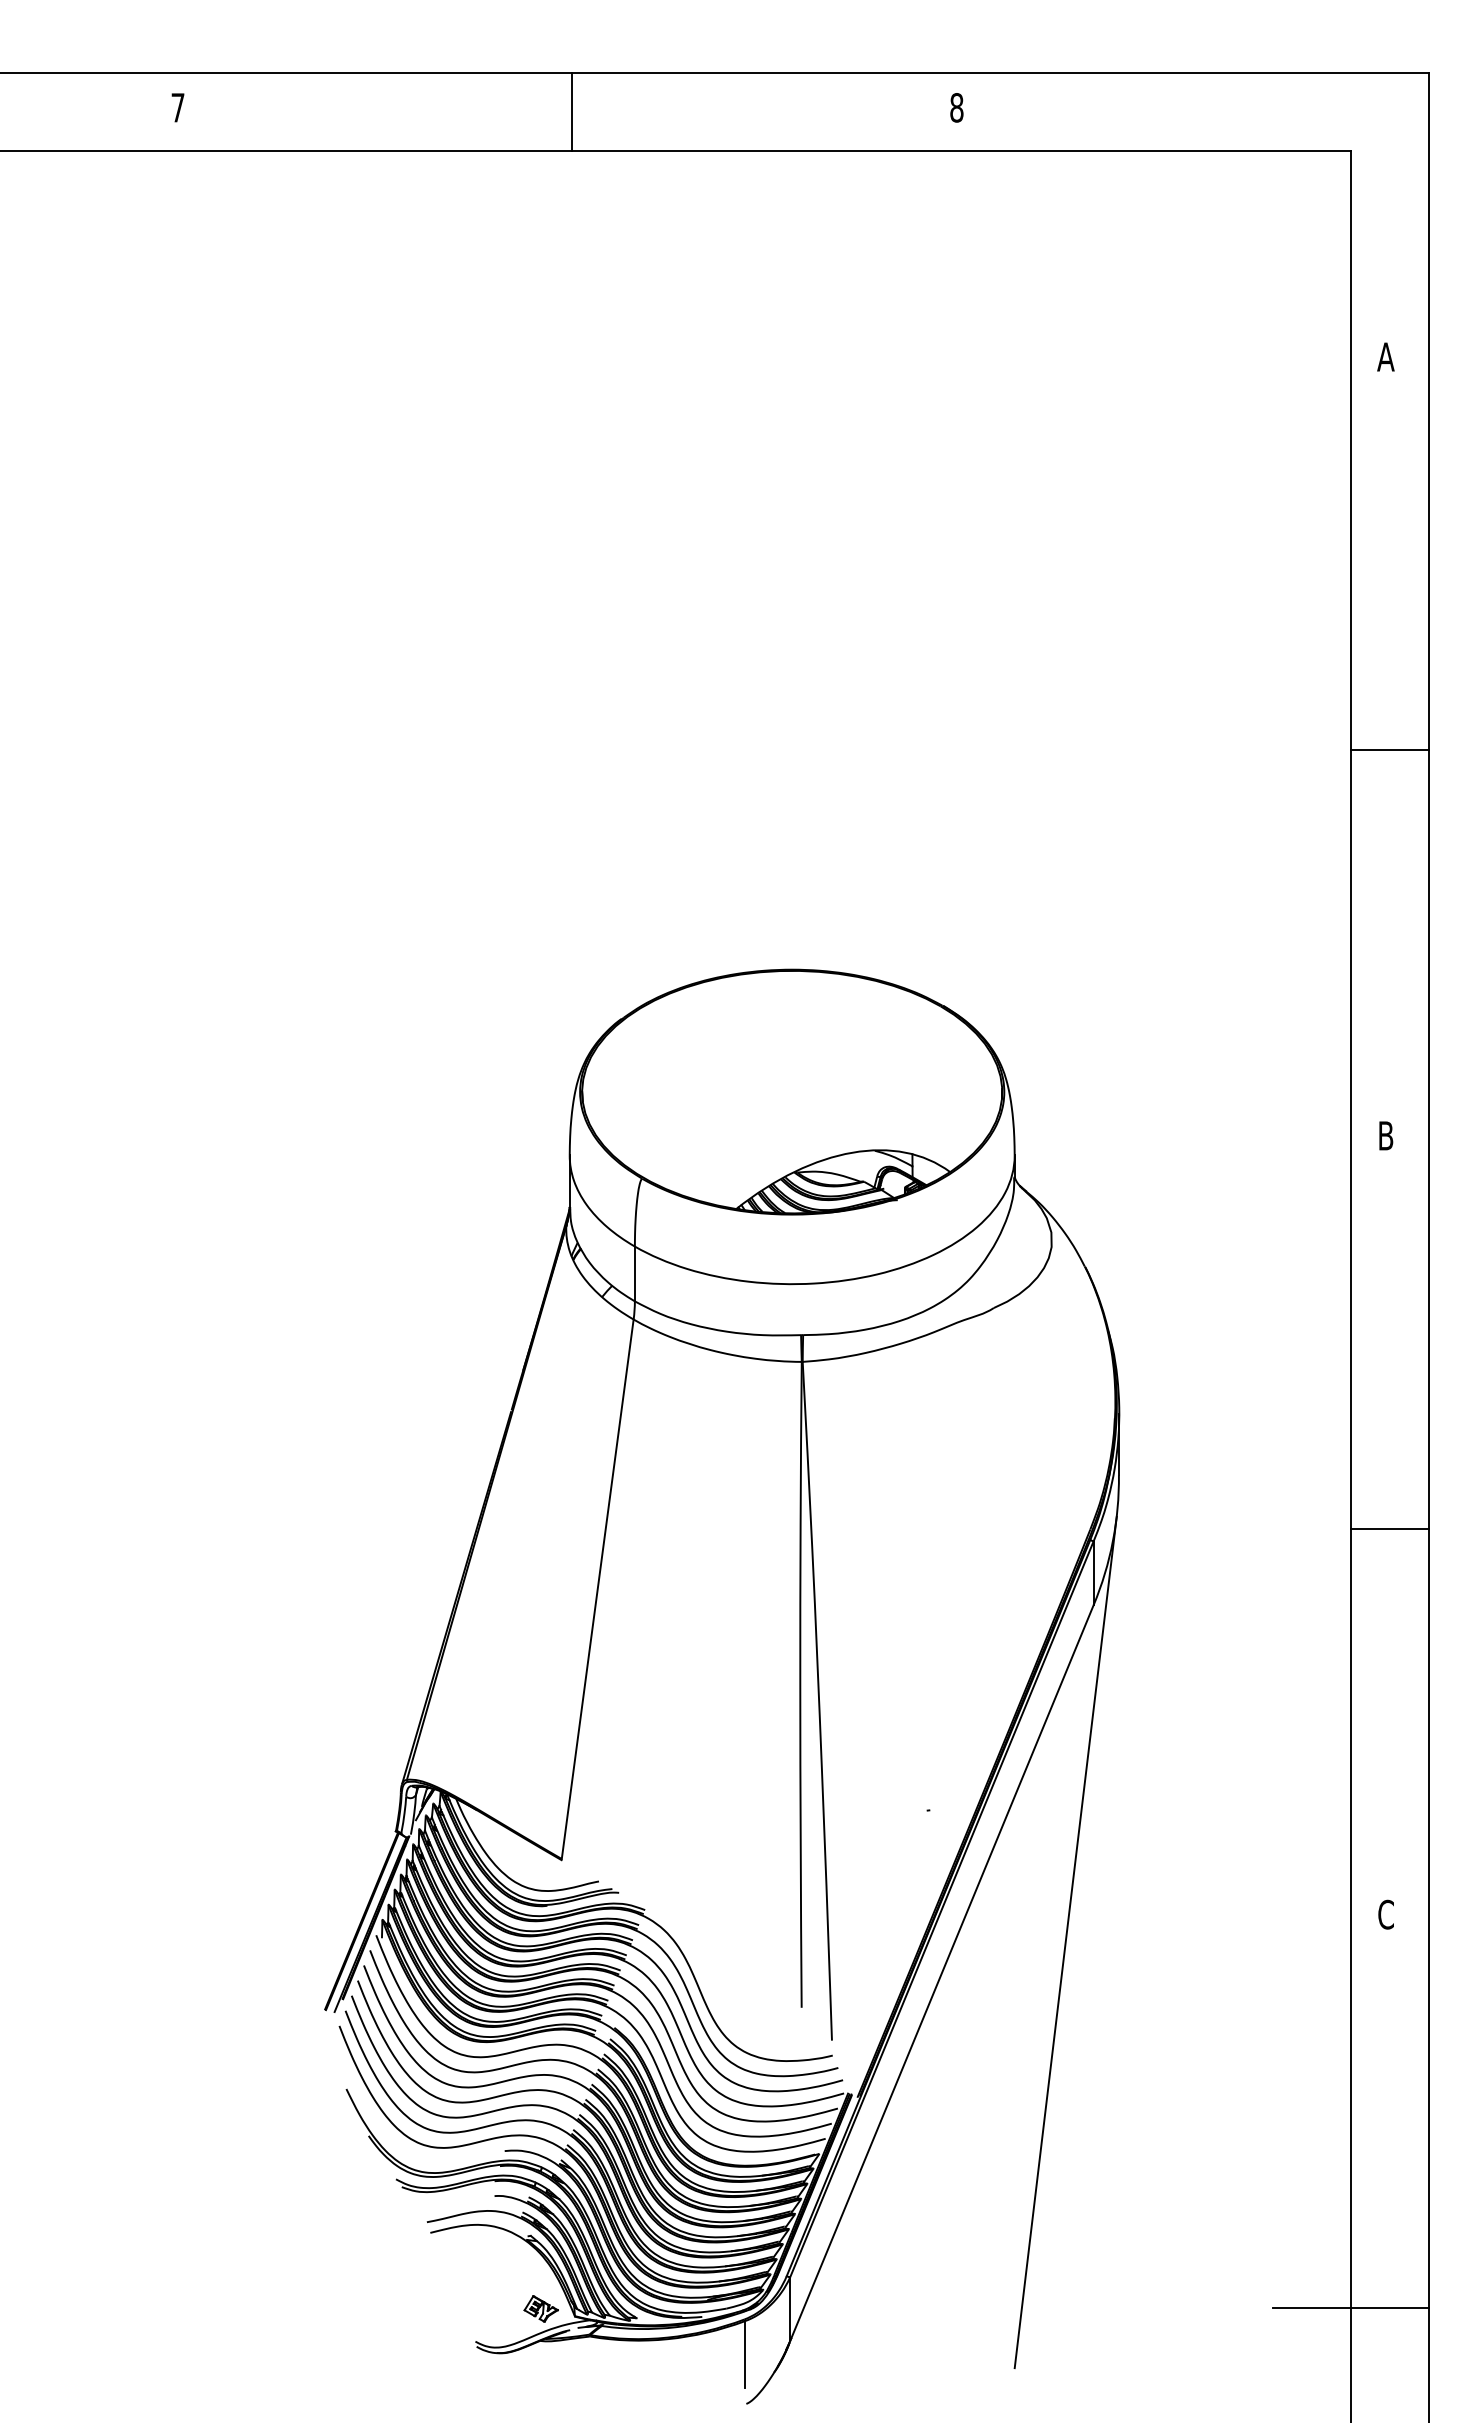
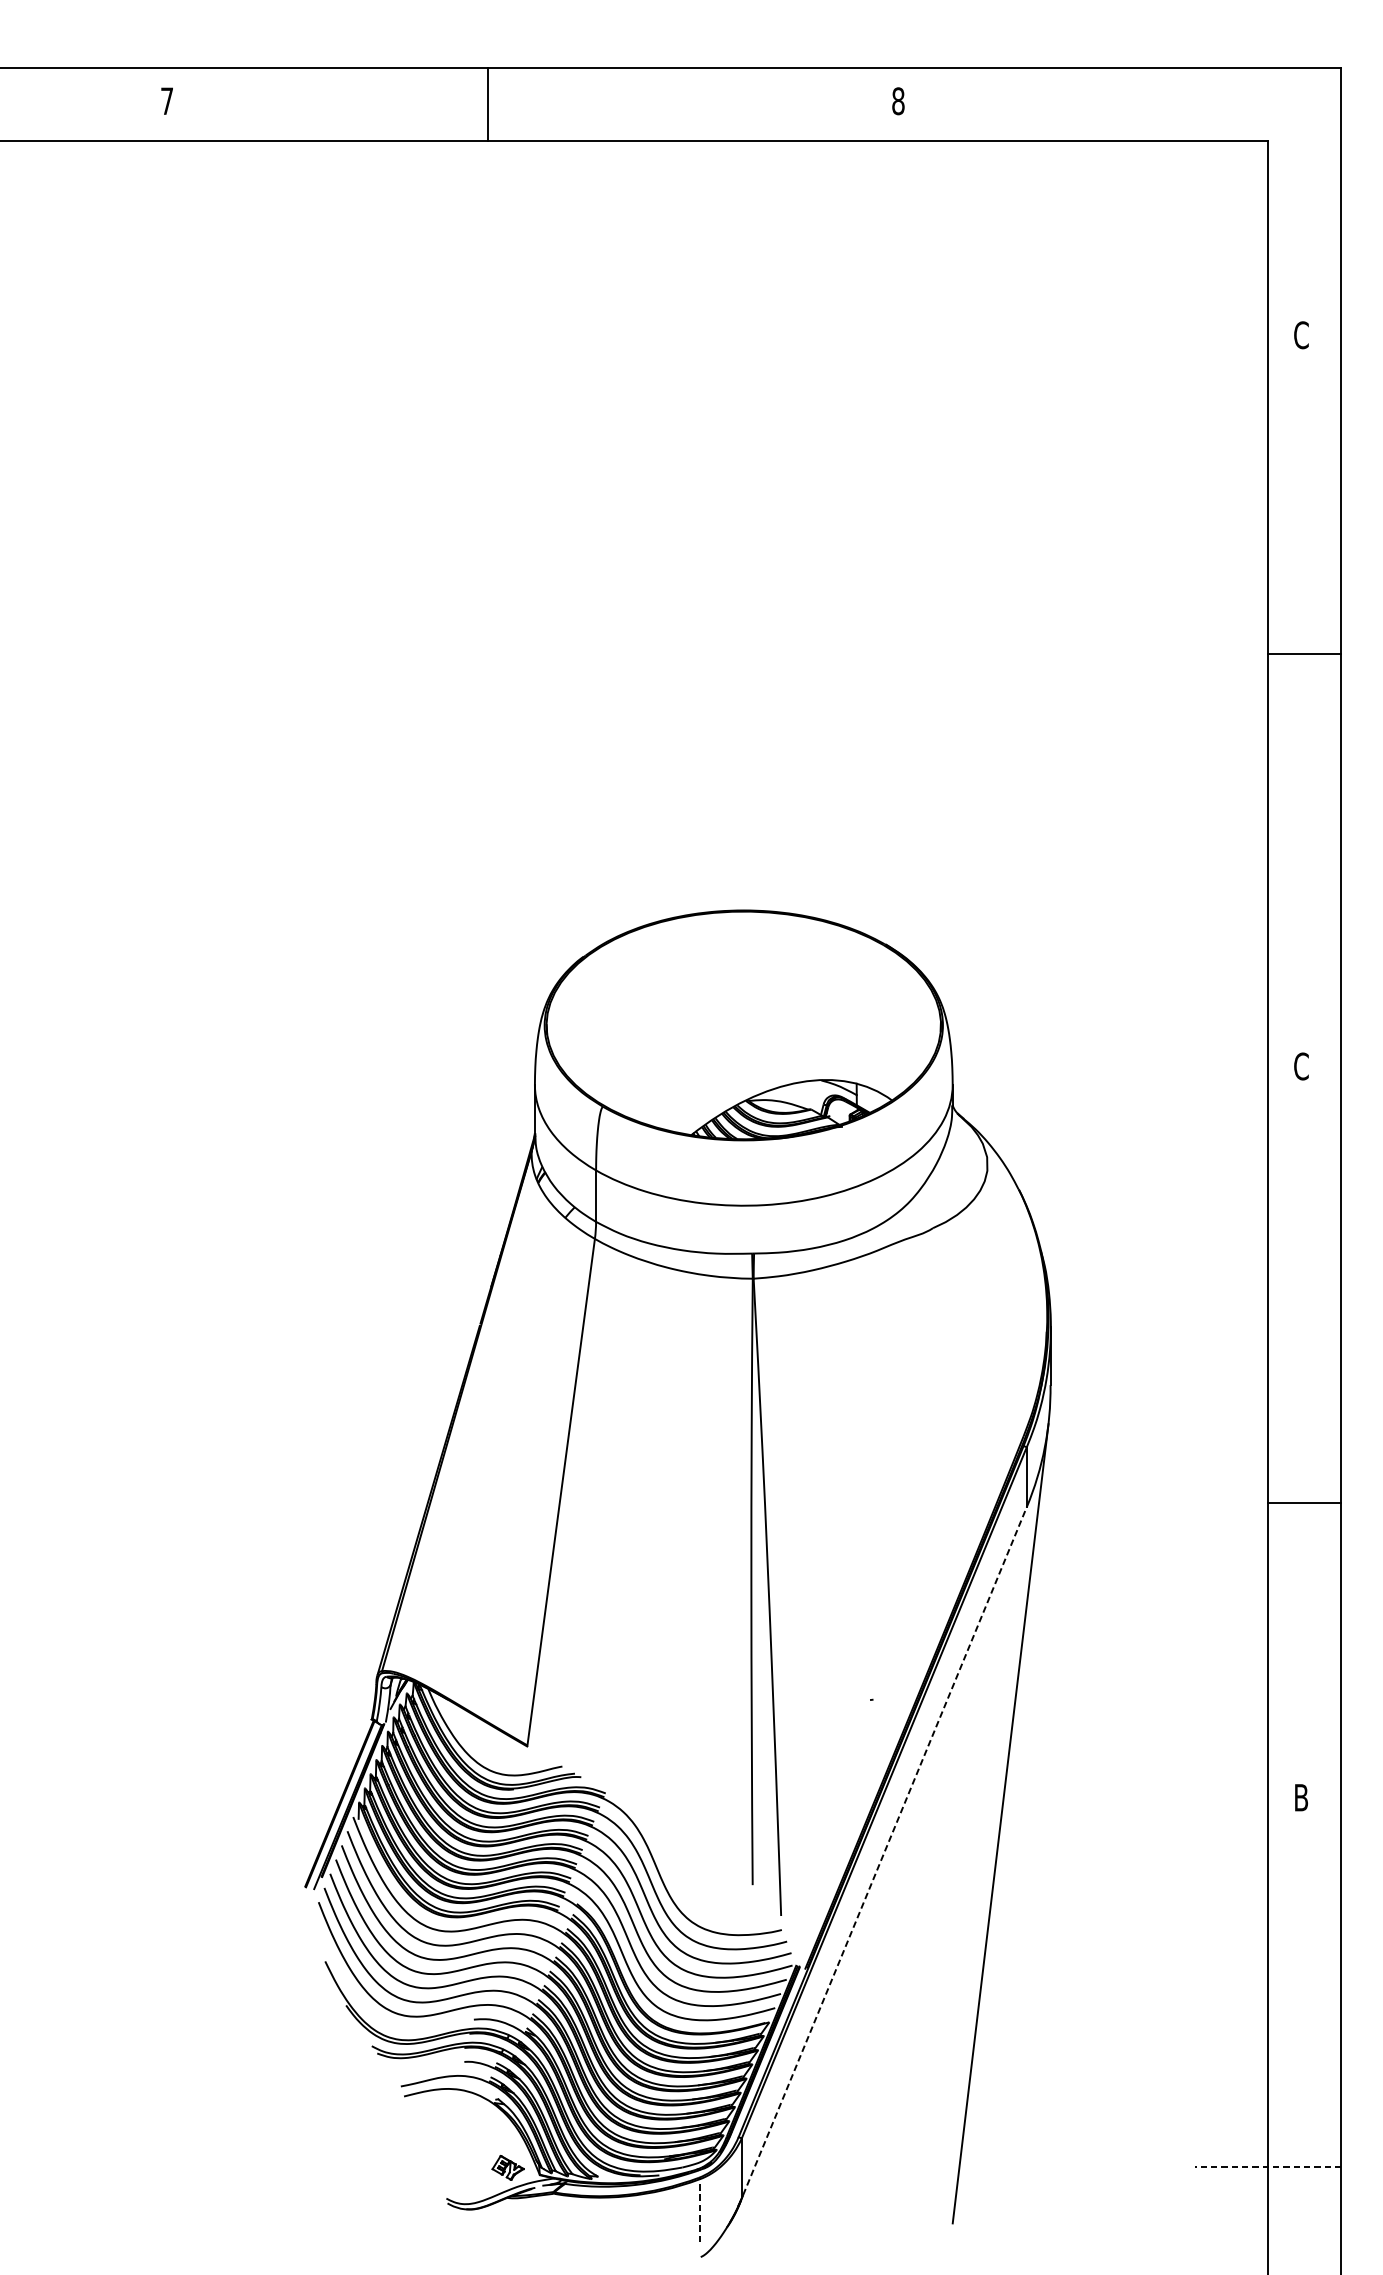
line: (572, 111) -> (488, 104), moved
text: (1385, 356) -> (1300, 334), A -> C
line: (1389, 750) -> (1304, 653), moved
text: (1385, 1135) -> (1300, 1066), B -> C
line: (1389, 1529) -> (1304, 1503), moved
text: (1385, 1914) -> (1300, 1797), C -> B
line: (942, 1971) -> (884, 1851), solid -> dashed
line: (1350, 2307) -> (1267, 2166), solid -> dashed
line: (745, 2354) -> (699, 2210), solid -> dashed

